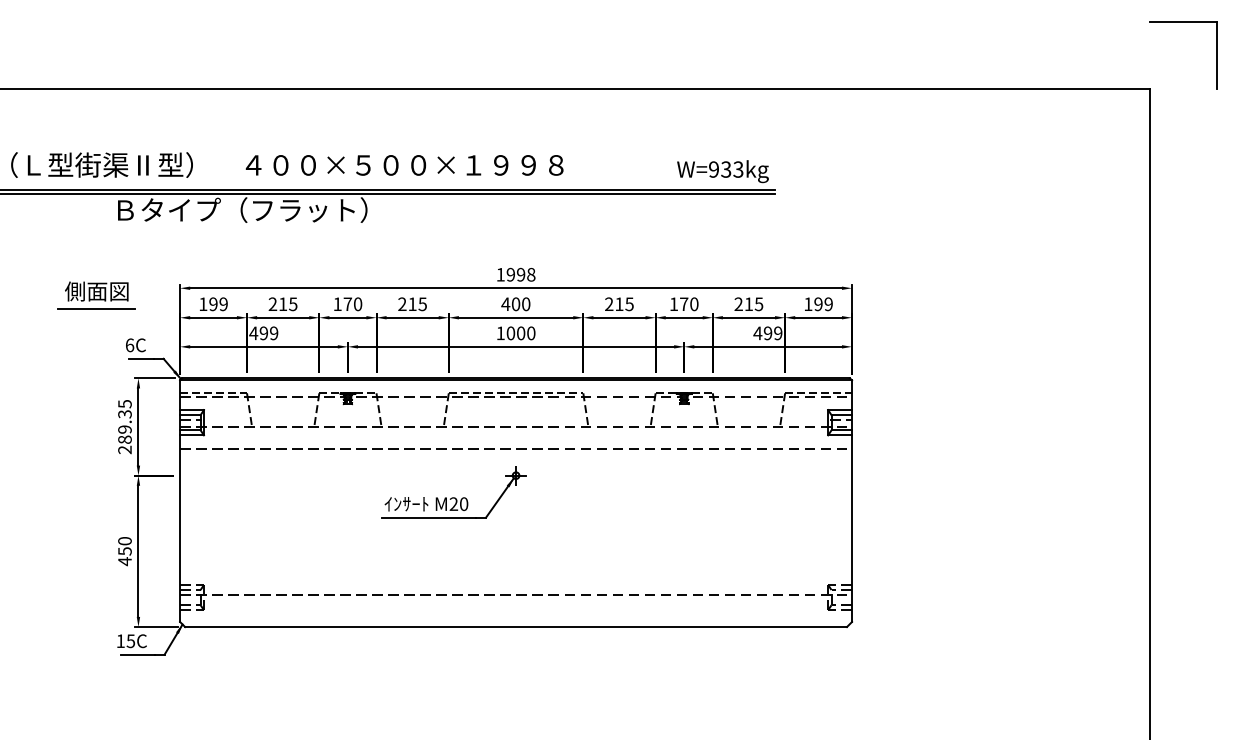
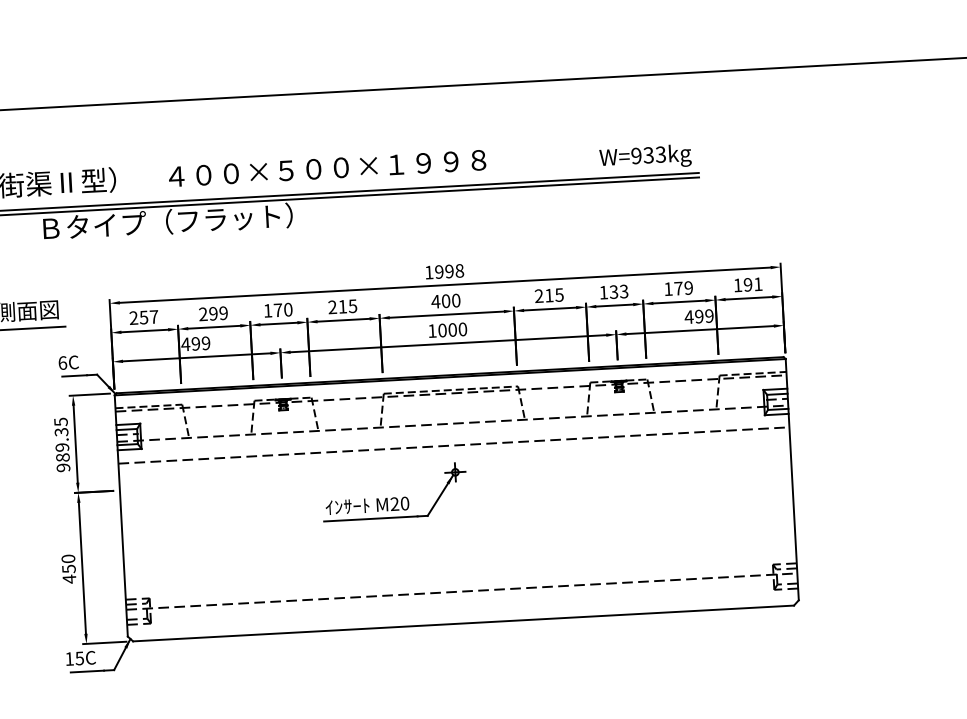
text: (213, 304) -> (144, 317), 199 -> 257
text: (288, 304) -> (218, 313), 215 -> 299
text: (688, 304) -> (618, 292), 170 -> 133
text: (748, 304) -> (678, 288), 215 -> 179
text: (828, 304) -> (758, 284), 199 -> 191
text: (124, 449) -> (62, 467), 289.35 -> 989.35

